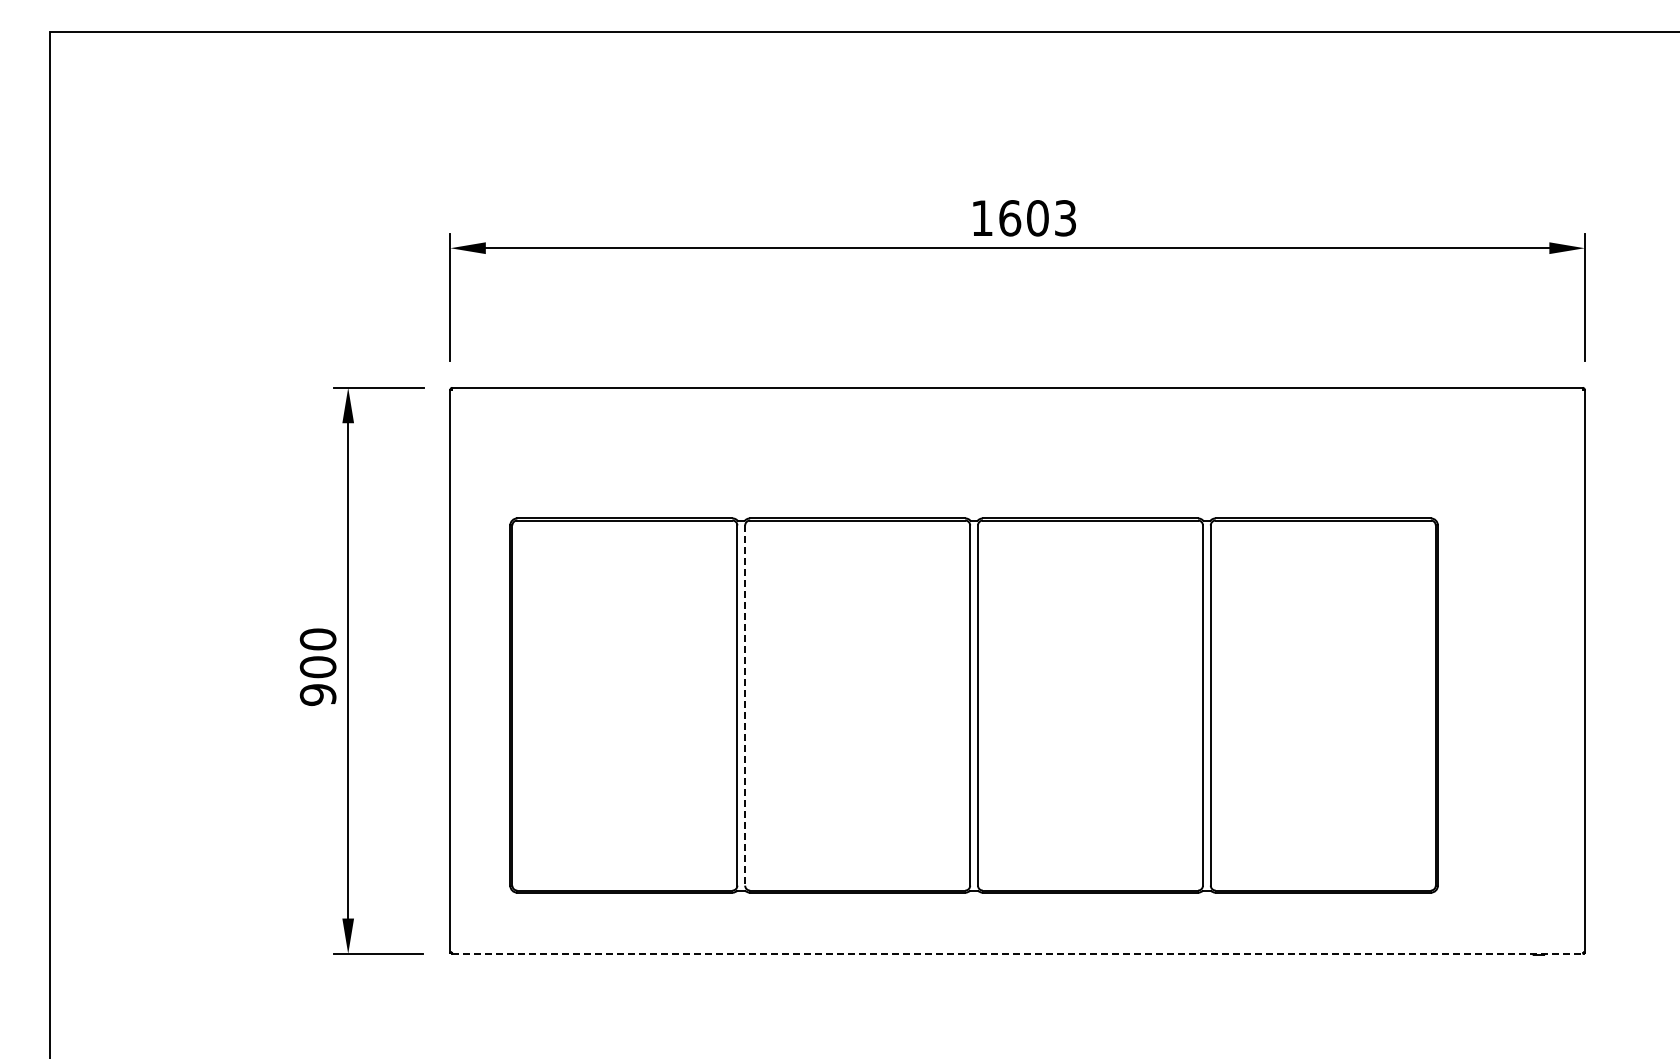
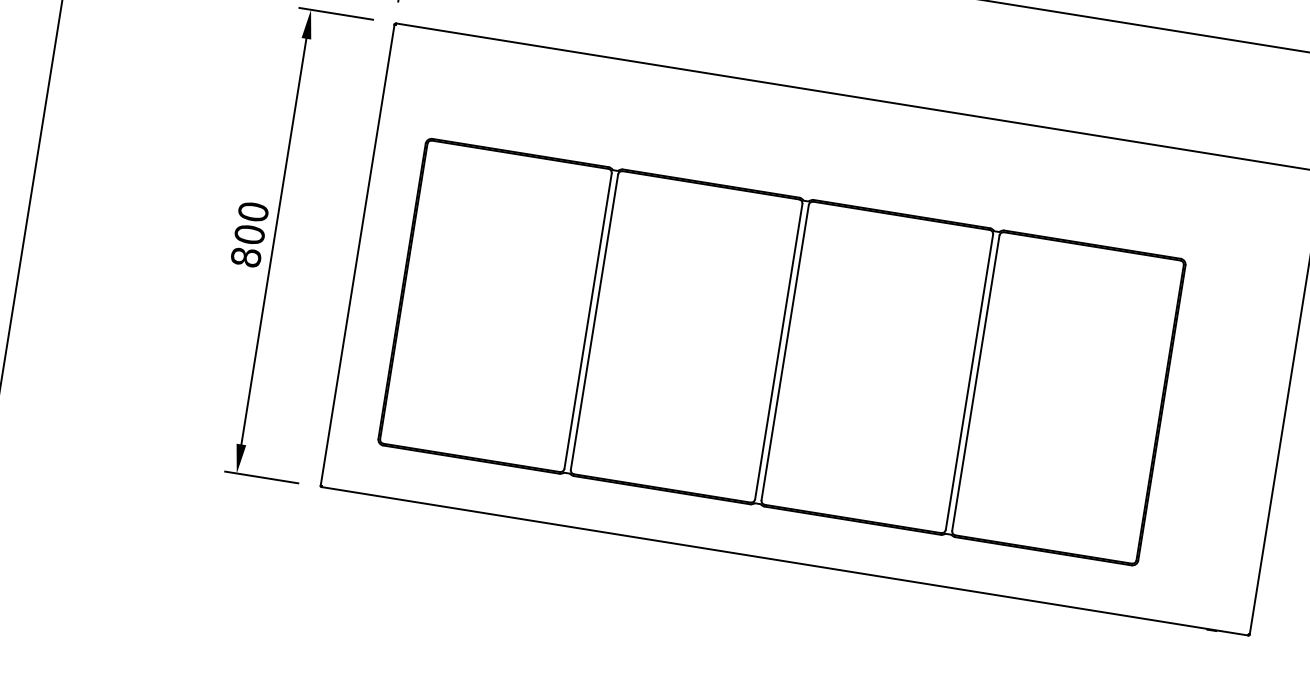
text: (318, 695) -> (246, 257), 900 -> 800
line: (745, 706) -> (594, 322), dashed -> solid
line: (1017, 953) -> (785, 560), dashed -> solid

